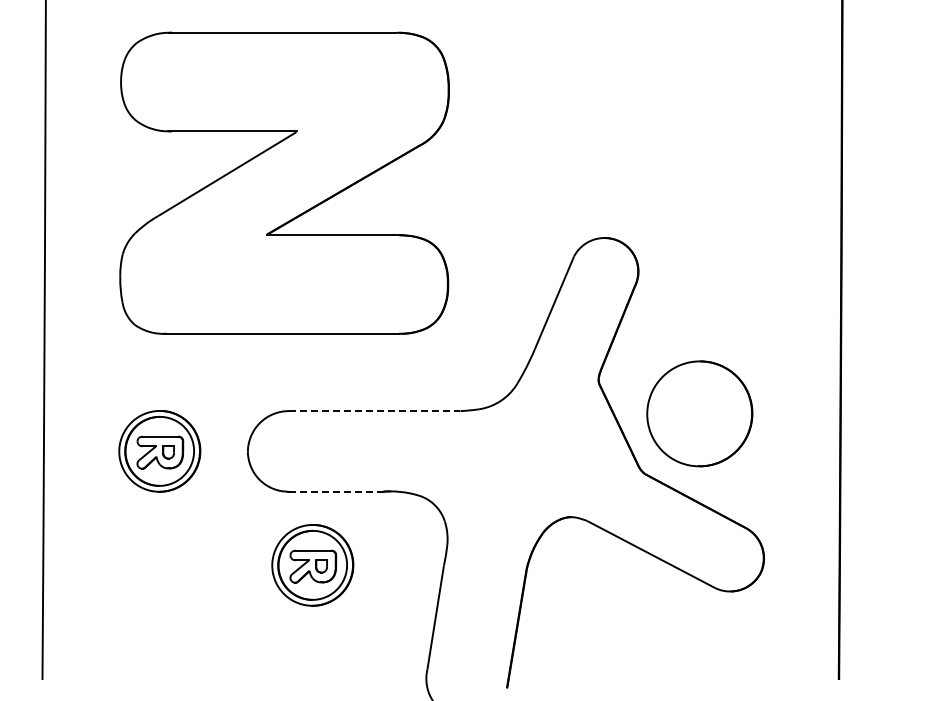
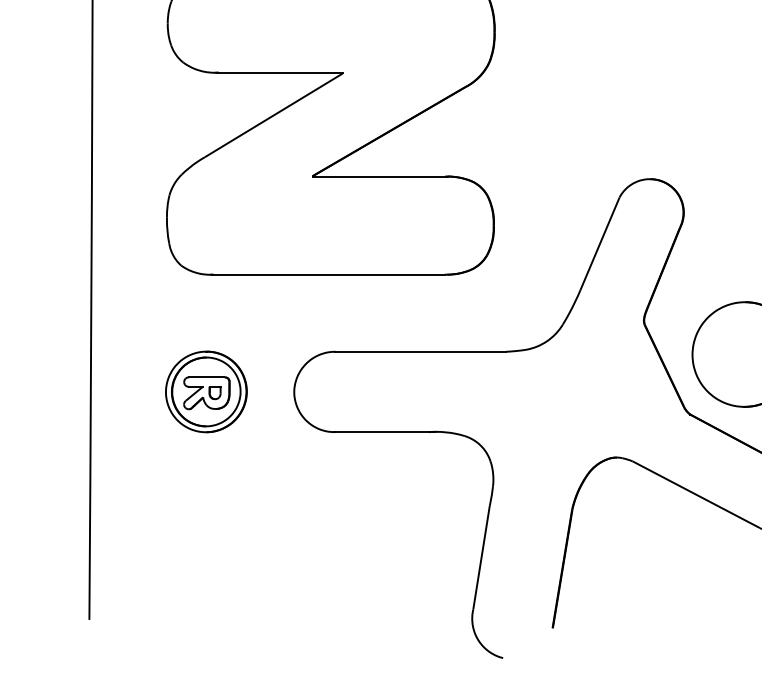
line: (374, 411) -> (420, 352), dashed -> solid
line: (335, 491) -> (381, 431), dashed -> solid
part: (312, 565) -> (358, 505), removed

